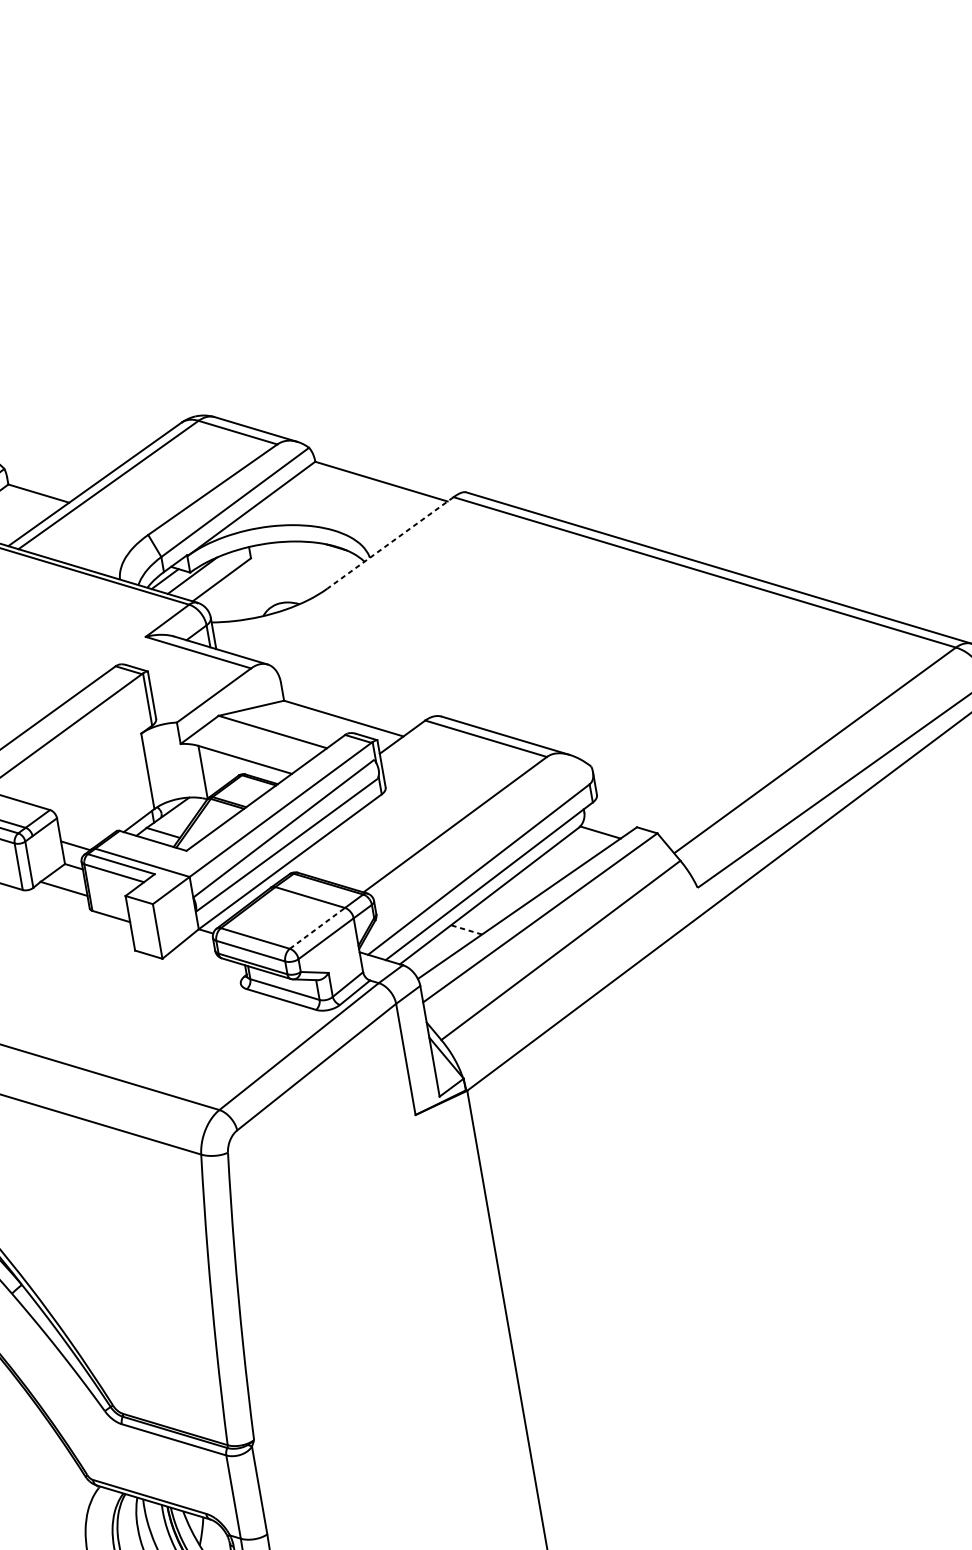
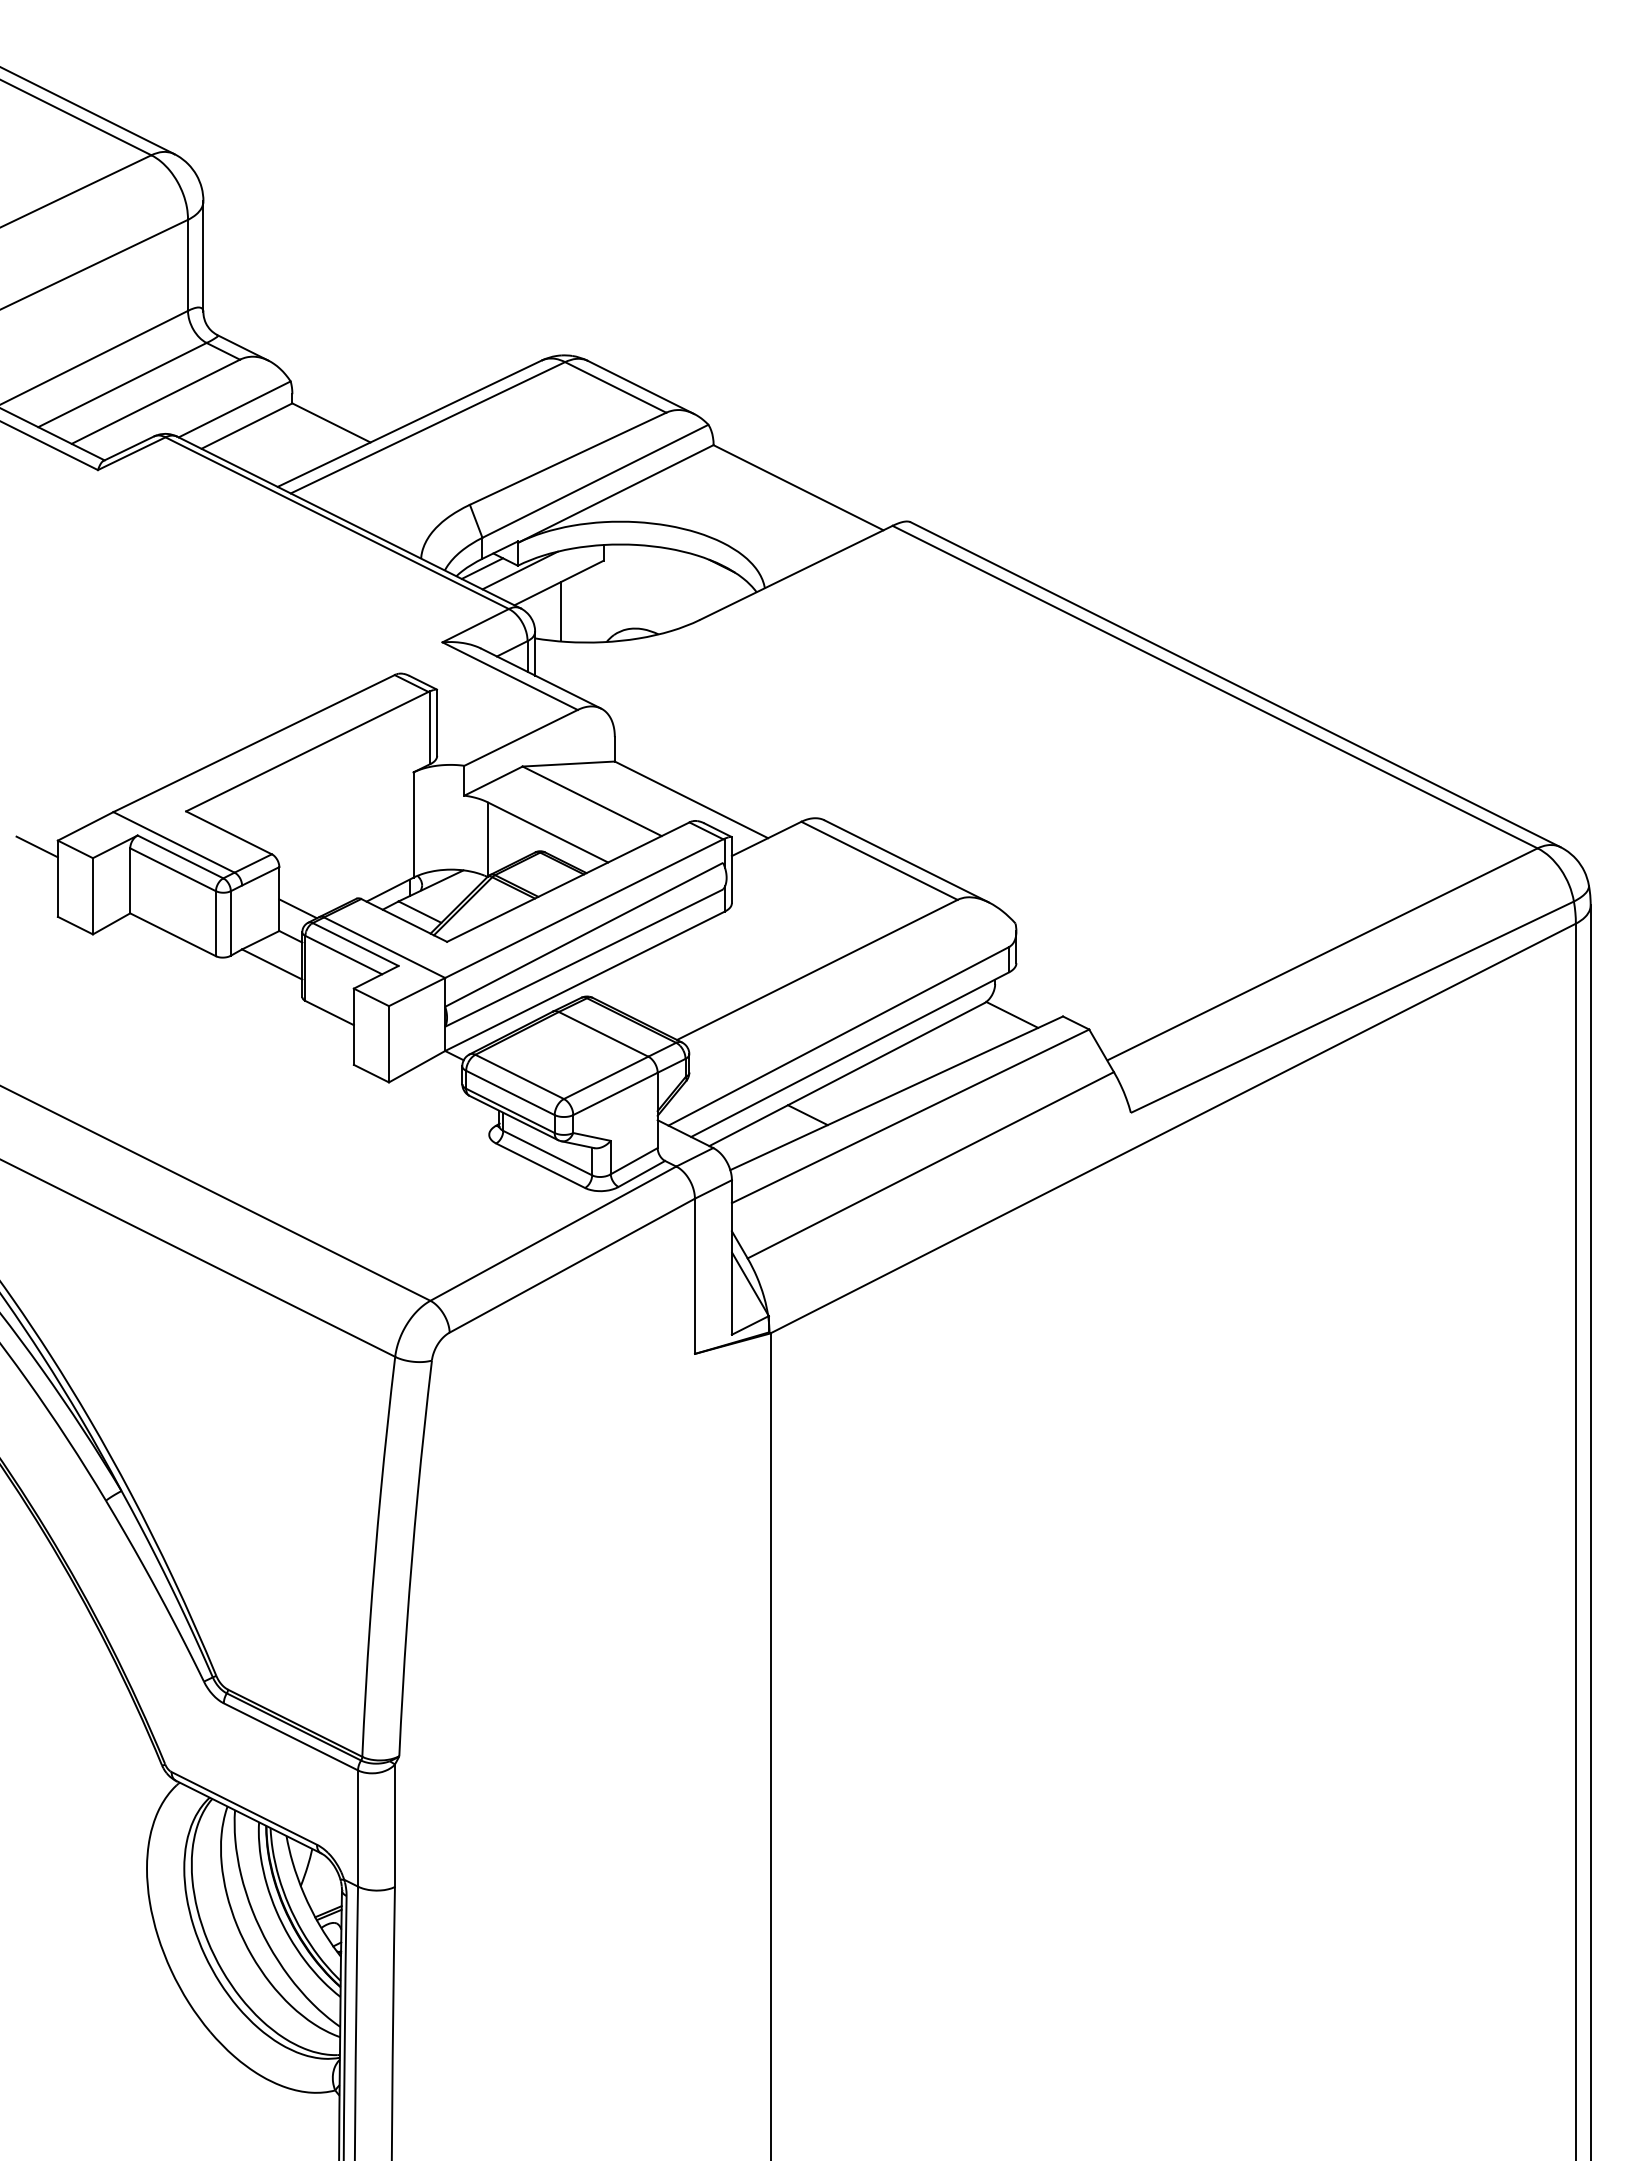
line: (390, 543) -> (795, 573), dashed -> solid
line: (226, 600) -> (560, 611), added
line: (317, 928) -> (606, 1077), dashed -> solid
line: (466, 929) -> (807, 1114), dashed -> solid

